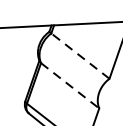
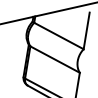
line: (79, 55) -> (58, 35), dashed -> solid
line: (70, 85) -> (55, 59), dashed -> solid

